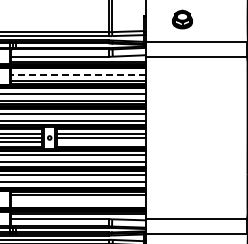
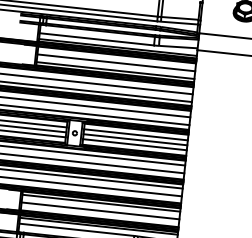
line: (77, 74) -> (115, 62), dashed -> solid
line: (101, 142) -> (135, 145), added
line: (78, 201) -> (100, 211), added

